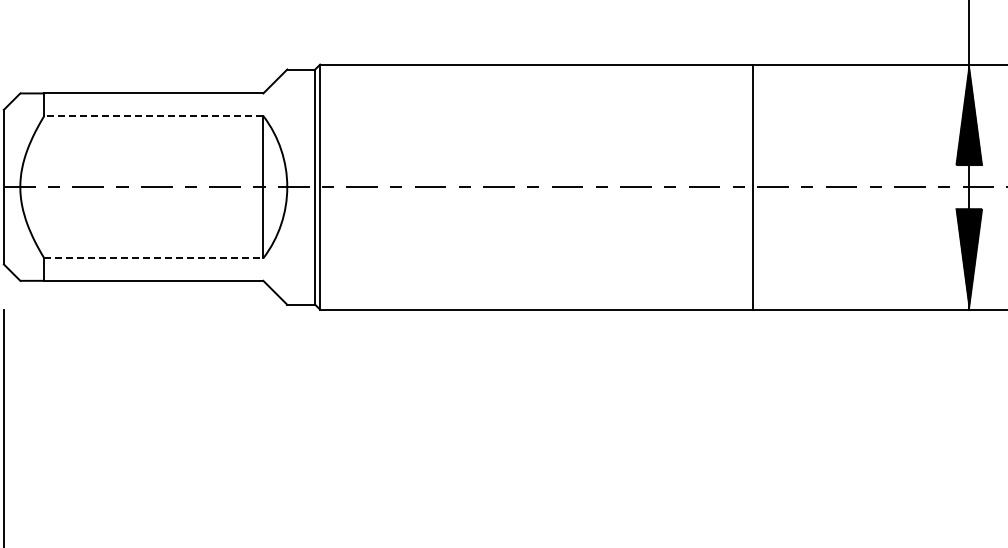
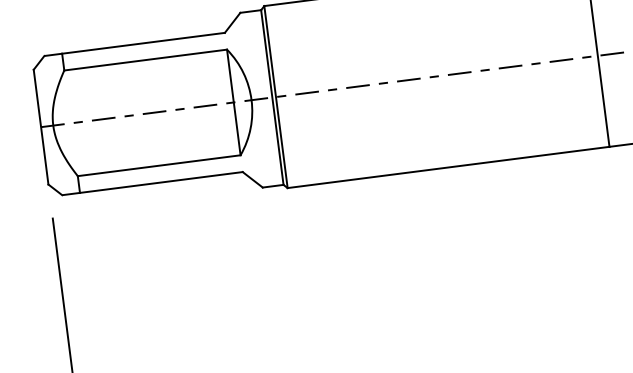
line: (153, 116) -> (145, 60), dashed -> solid
line: (153, 258) -> (158, 165), dashed -> solid

